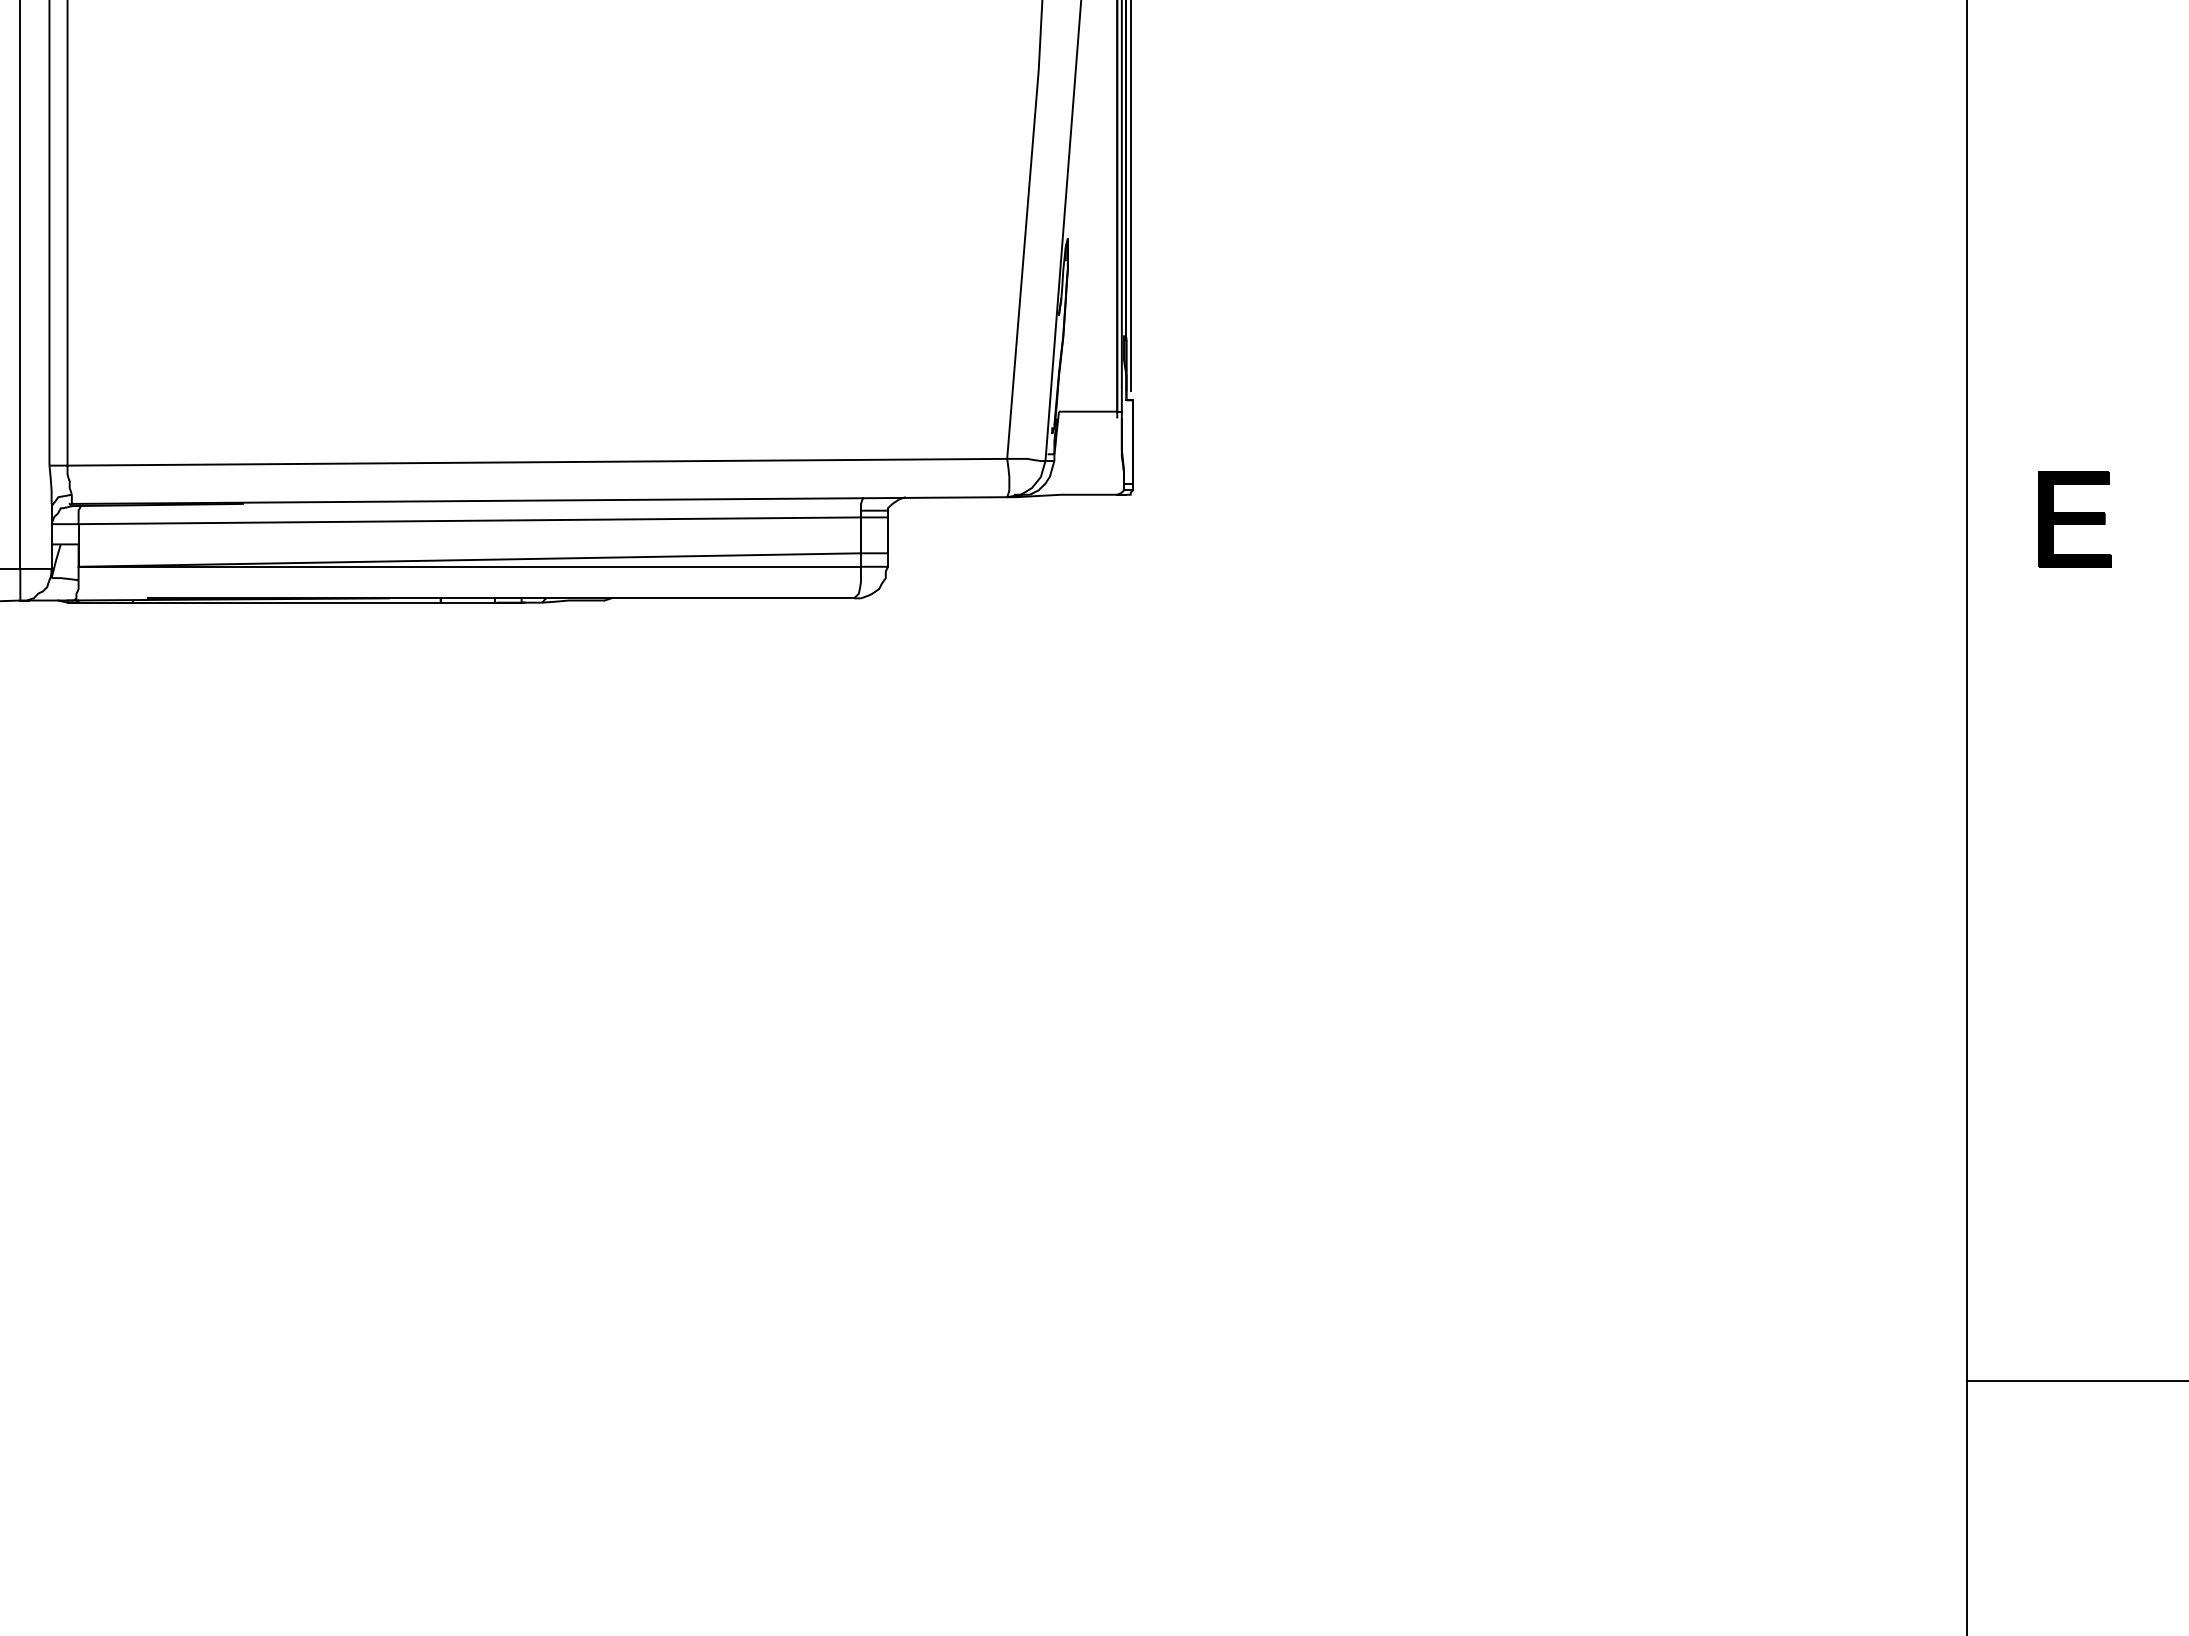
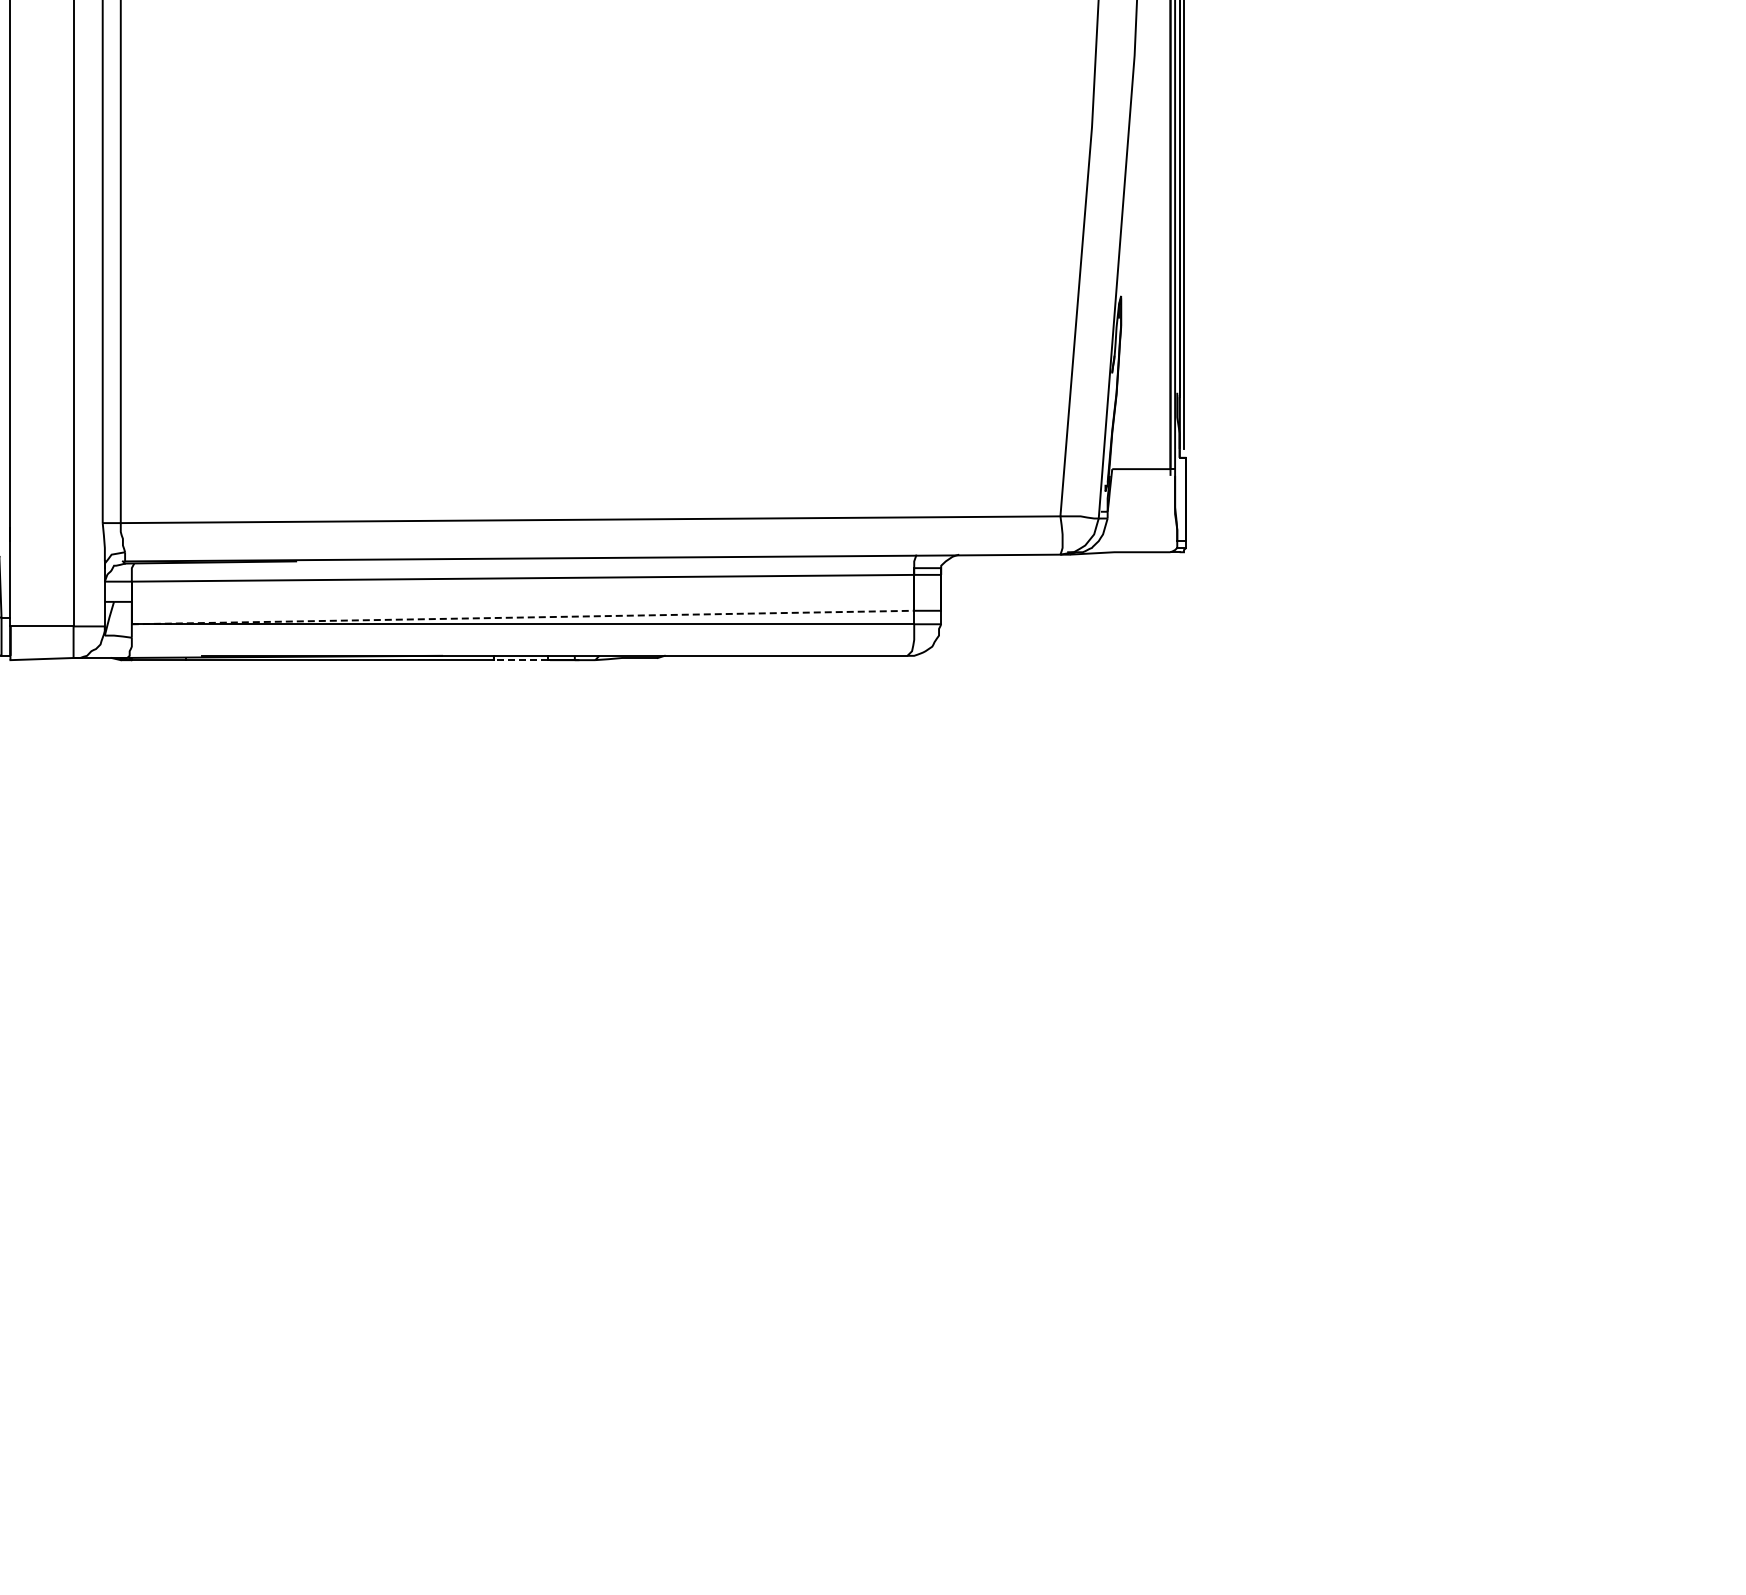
line: (470, 560) -> (523, 617), solid -> dashed
line: (467, 602) -> (520, 659), solid -> dashed

